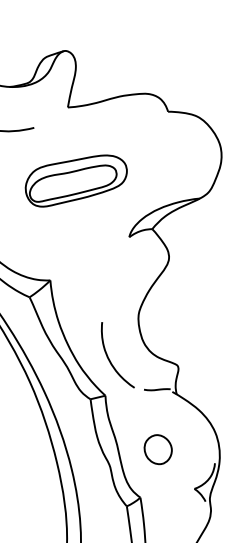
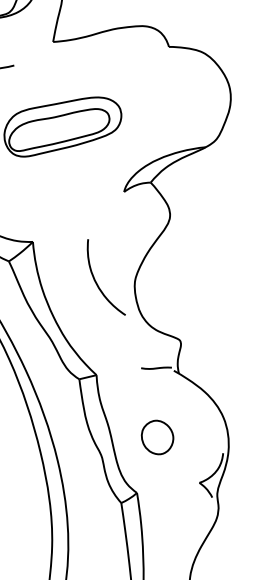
curve: (109, 358) -> (96, 281), moved

